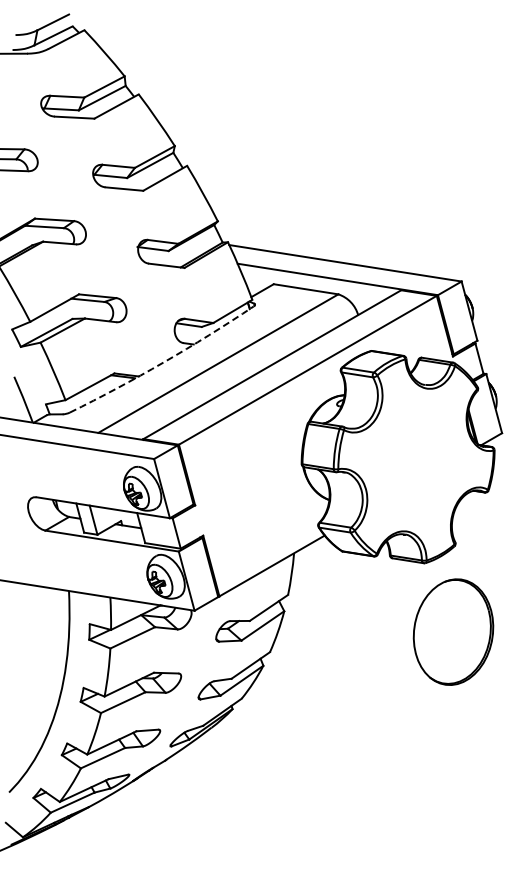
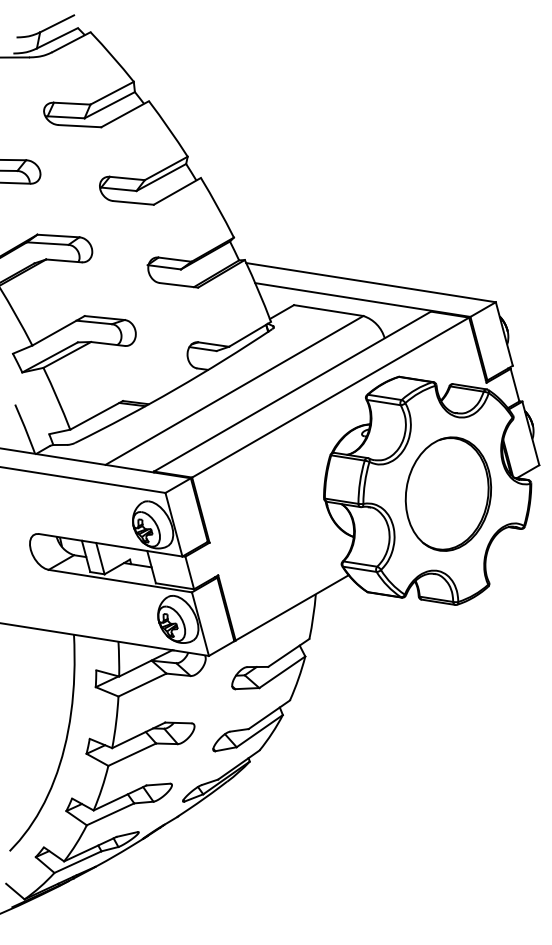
arc: (163, 362) -> (175, 389), dashed -> solid
part: (453, 631) -> (448, 493), moved

